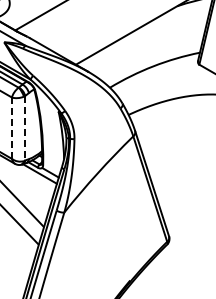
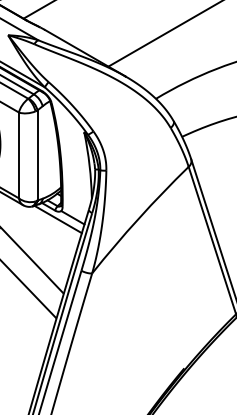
line: (12, 128) -> (19, 155), dashed -> solid
line: (25, 128) -> (37, 155), dashed -> solid

